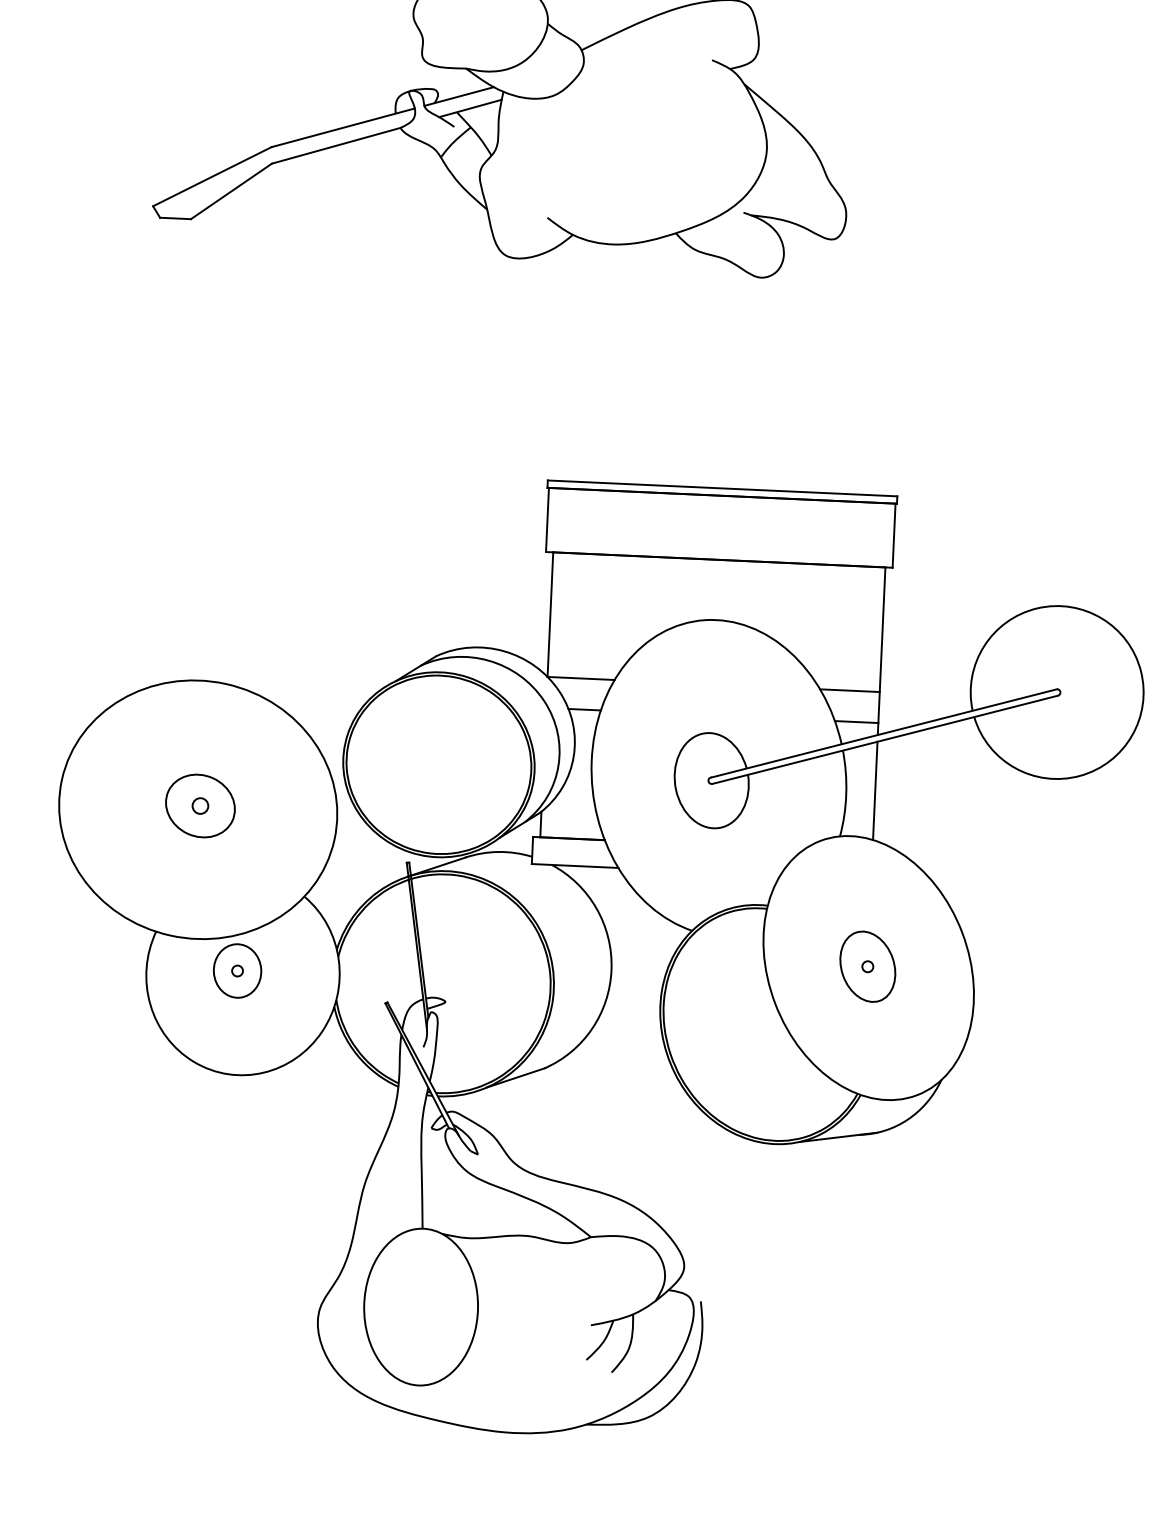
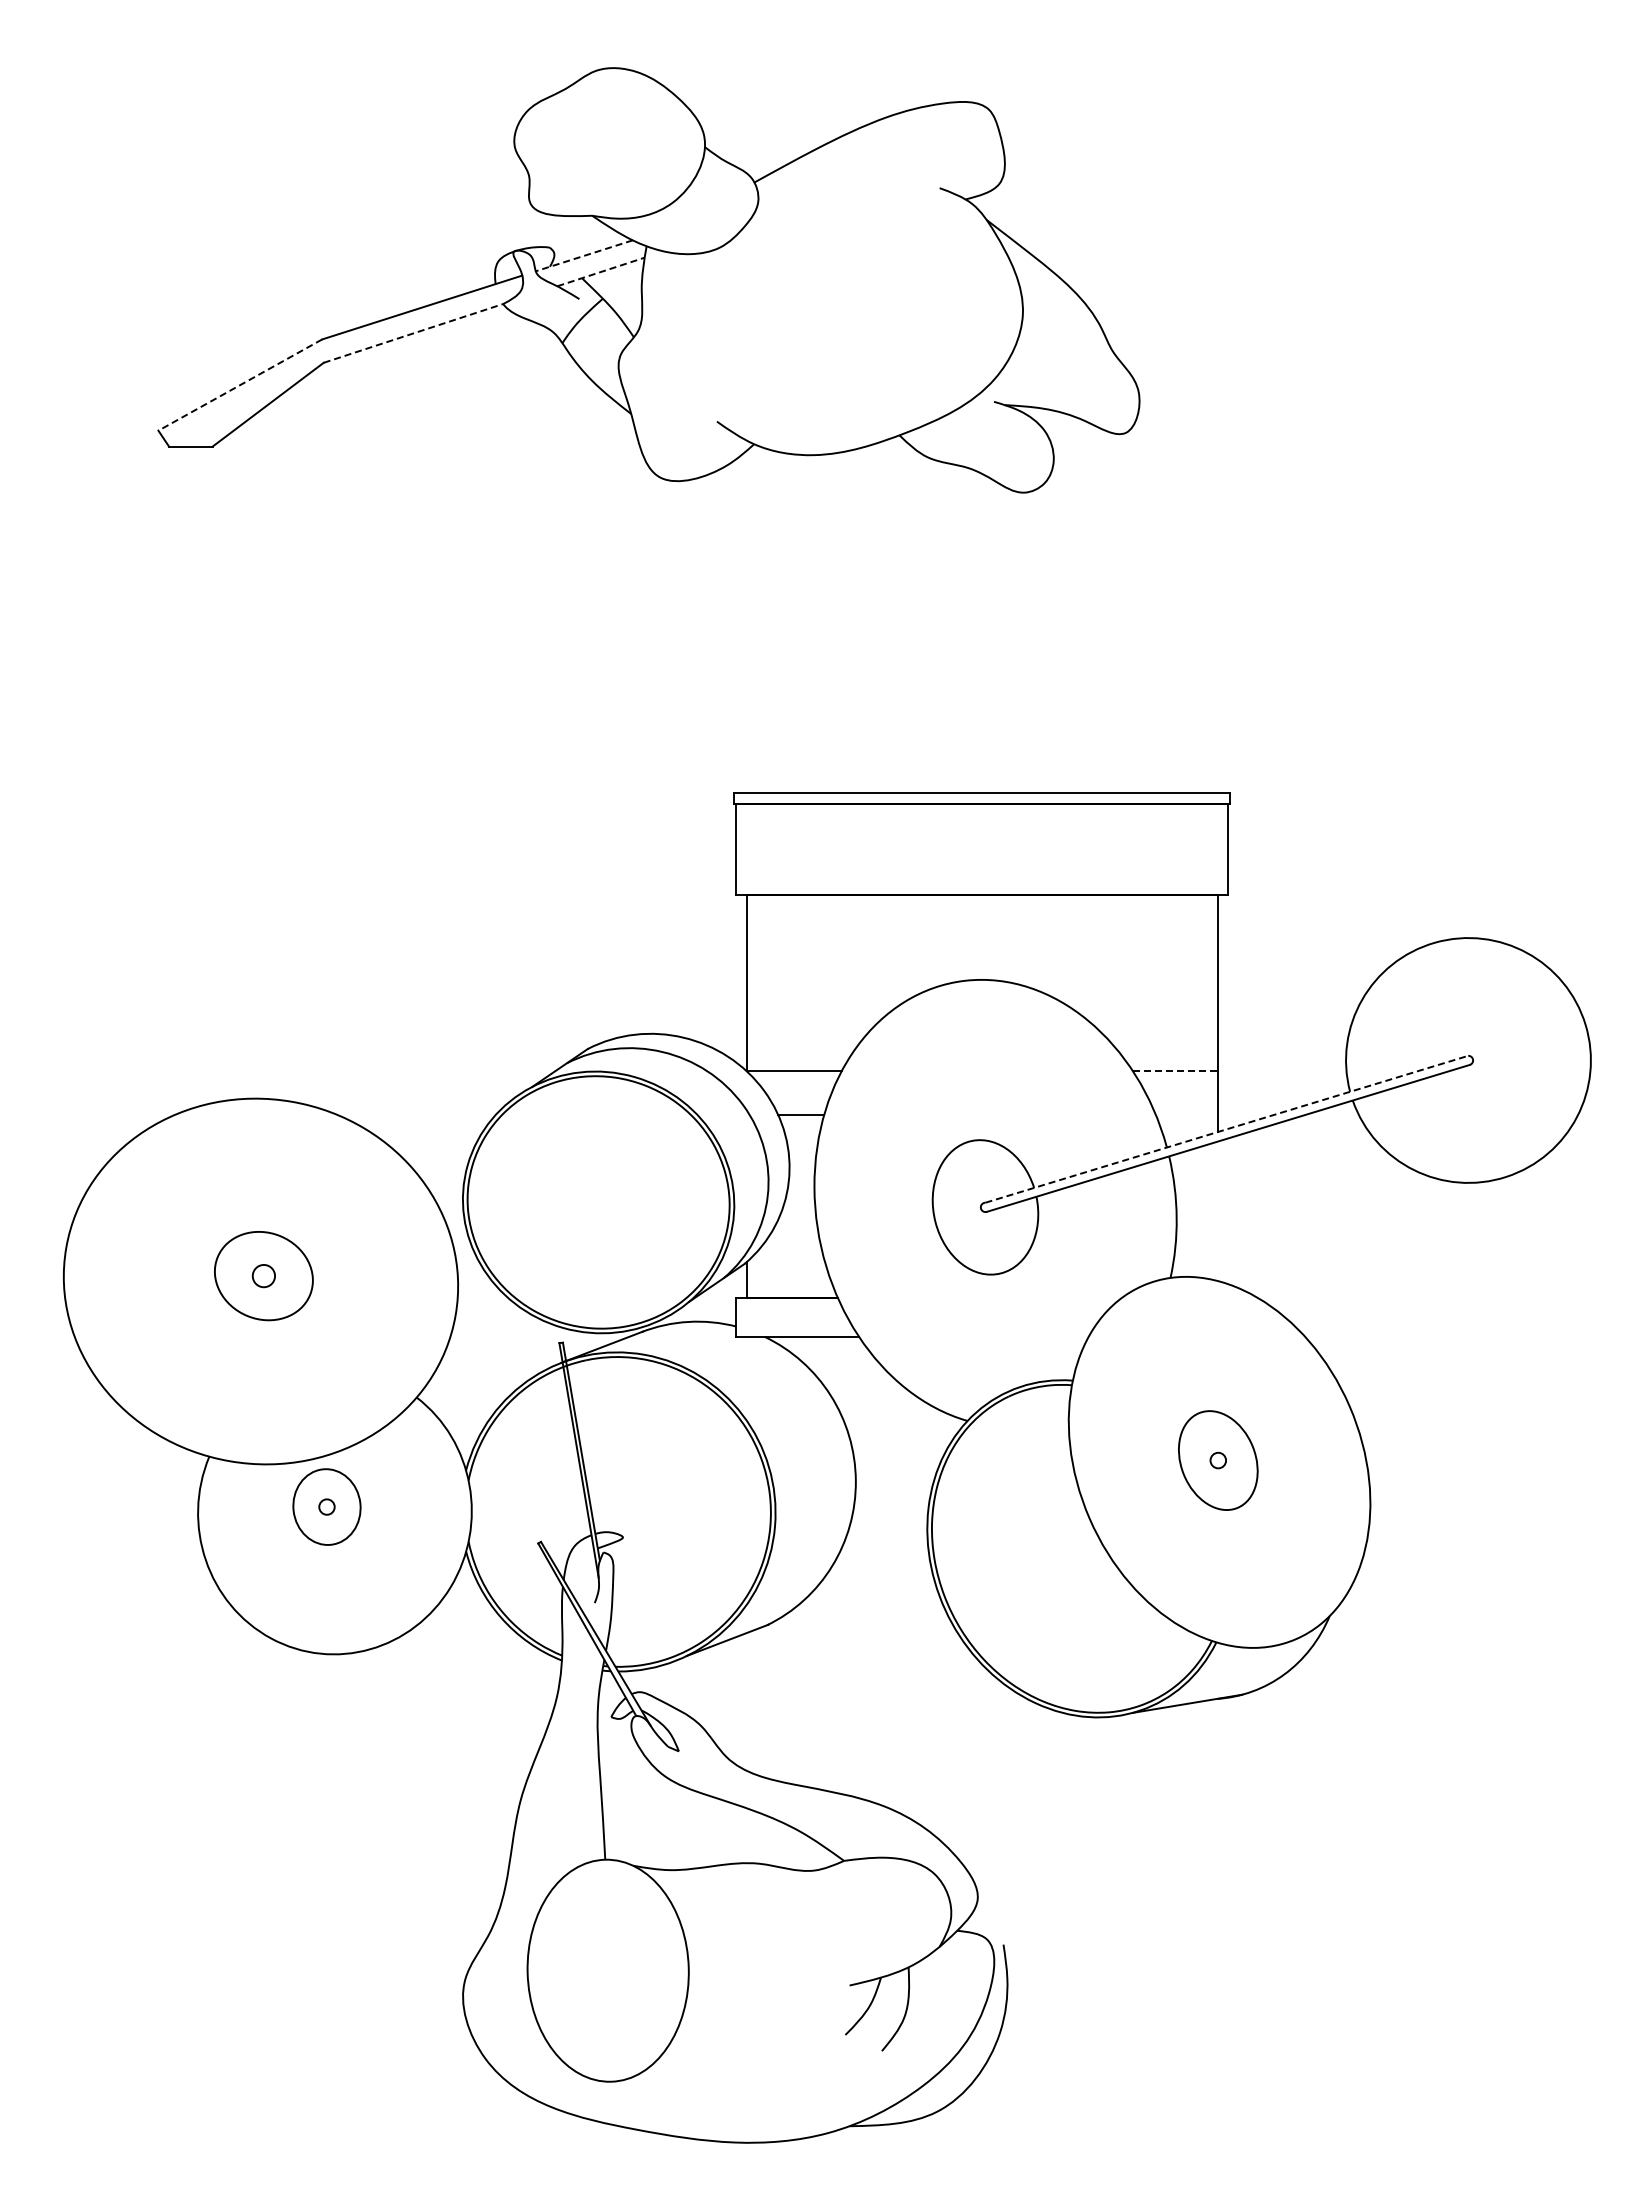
line: (459, 96) -> (584, 255), solid -> dashed
line: (470, 108) -> (601, 271), solid -> dashed
line: (336, 145) -> (413, 333), solid -> dashed
line: (212, 177) -> (240, 385), solid -> dashed
line: (850, 690) -> (1175, 1071), solid -> dashed
line: (856, 722) -> (1186, 1115), removed
line: (884, 733) -> (1227, 1129), solid -> dashed
line: (875, 790) -> (1217, 1210), removed

